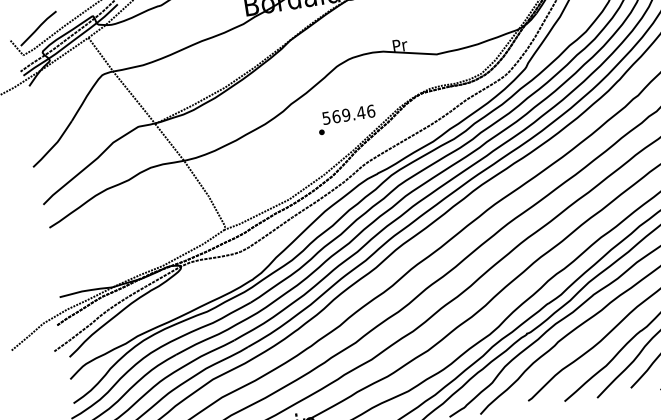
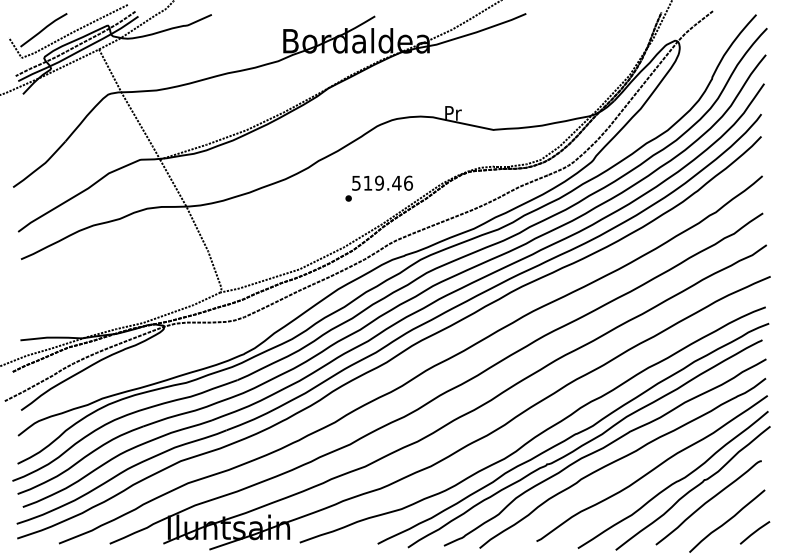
text: (335, 116) -> (367, 182), 569.46 -> 519.46

